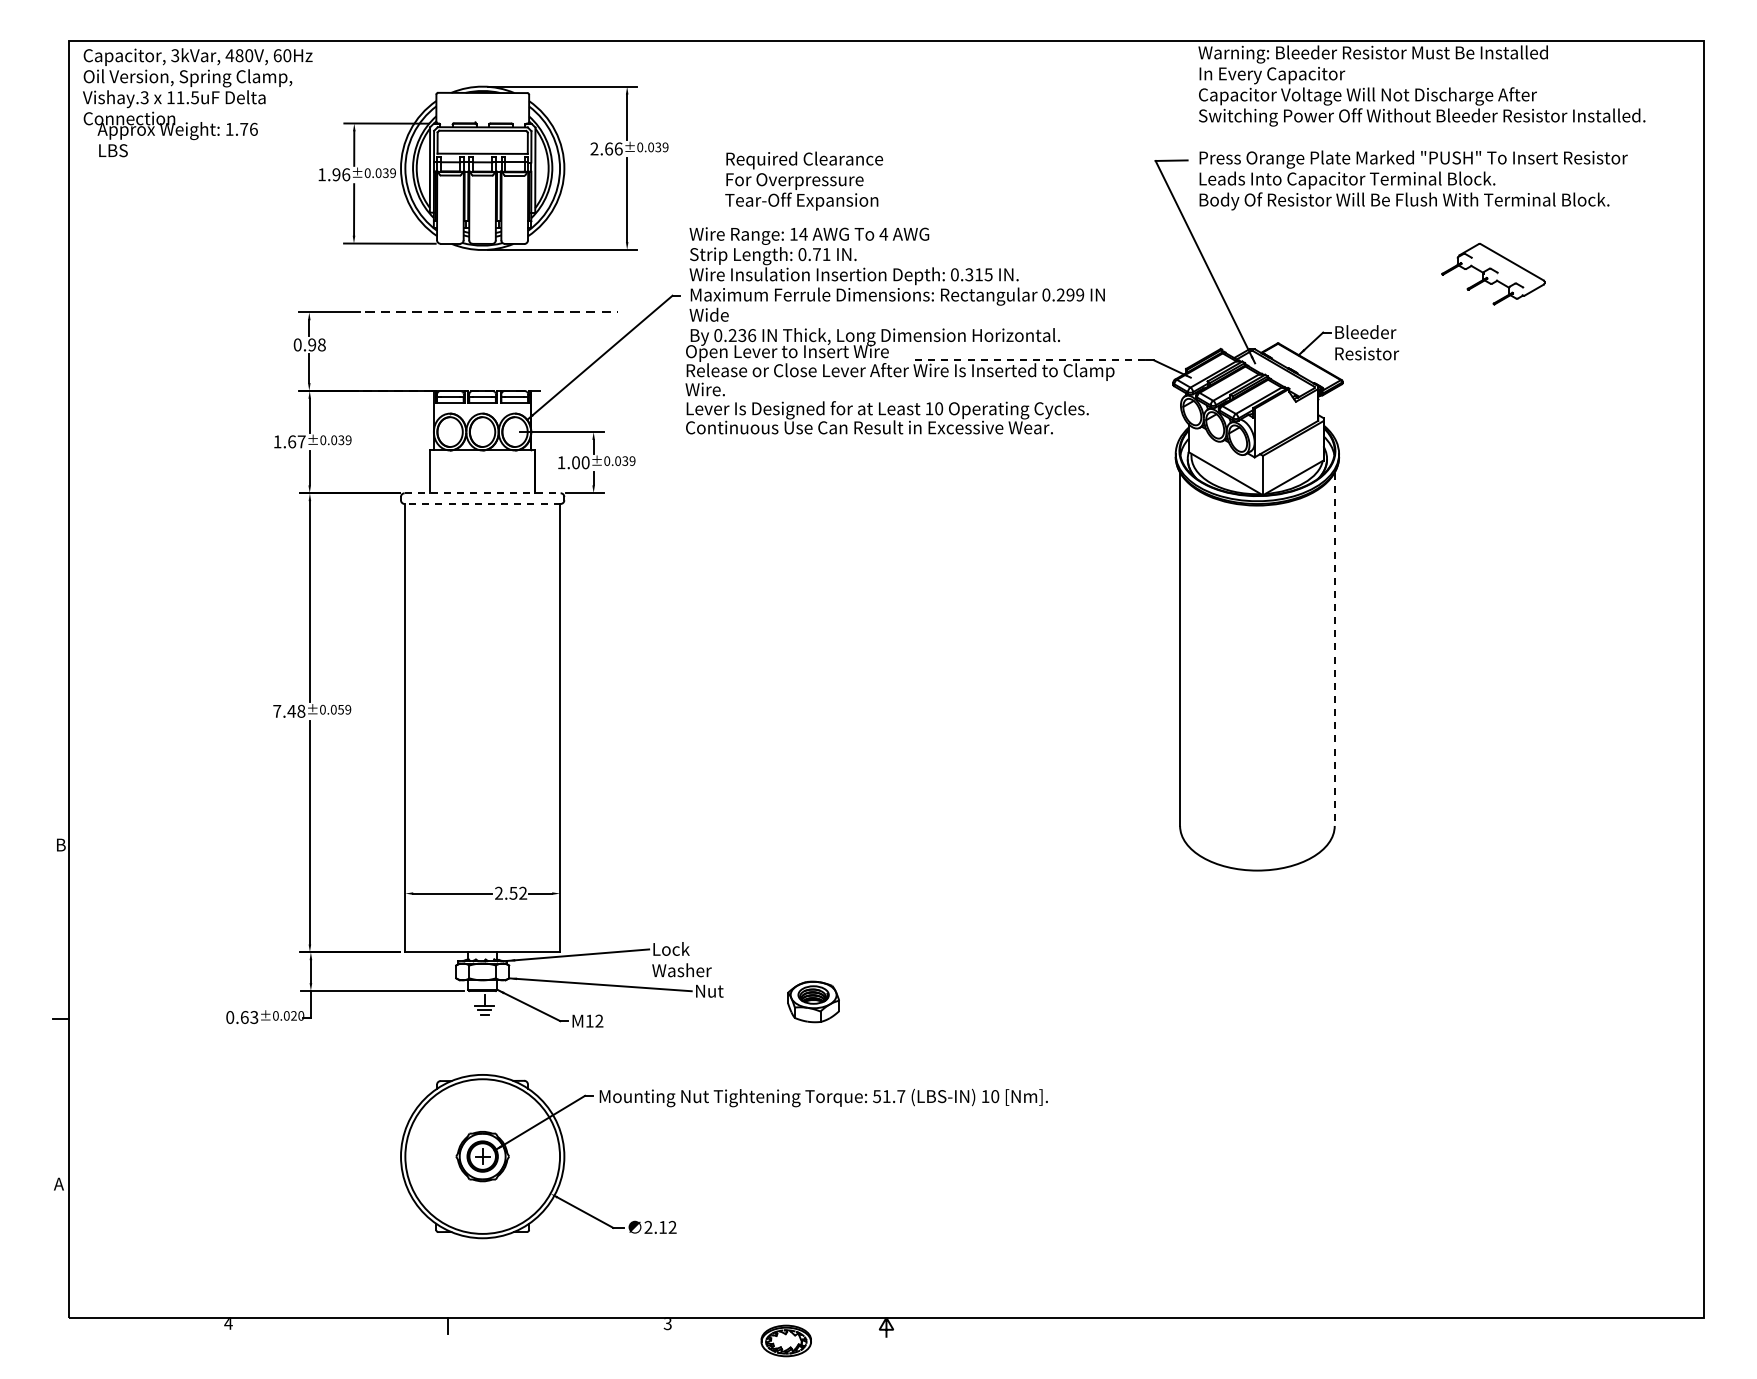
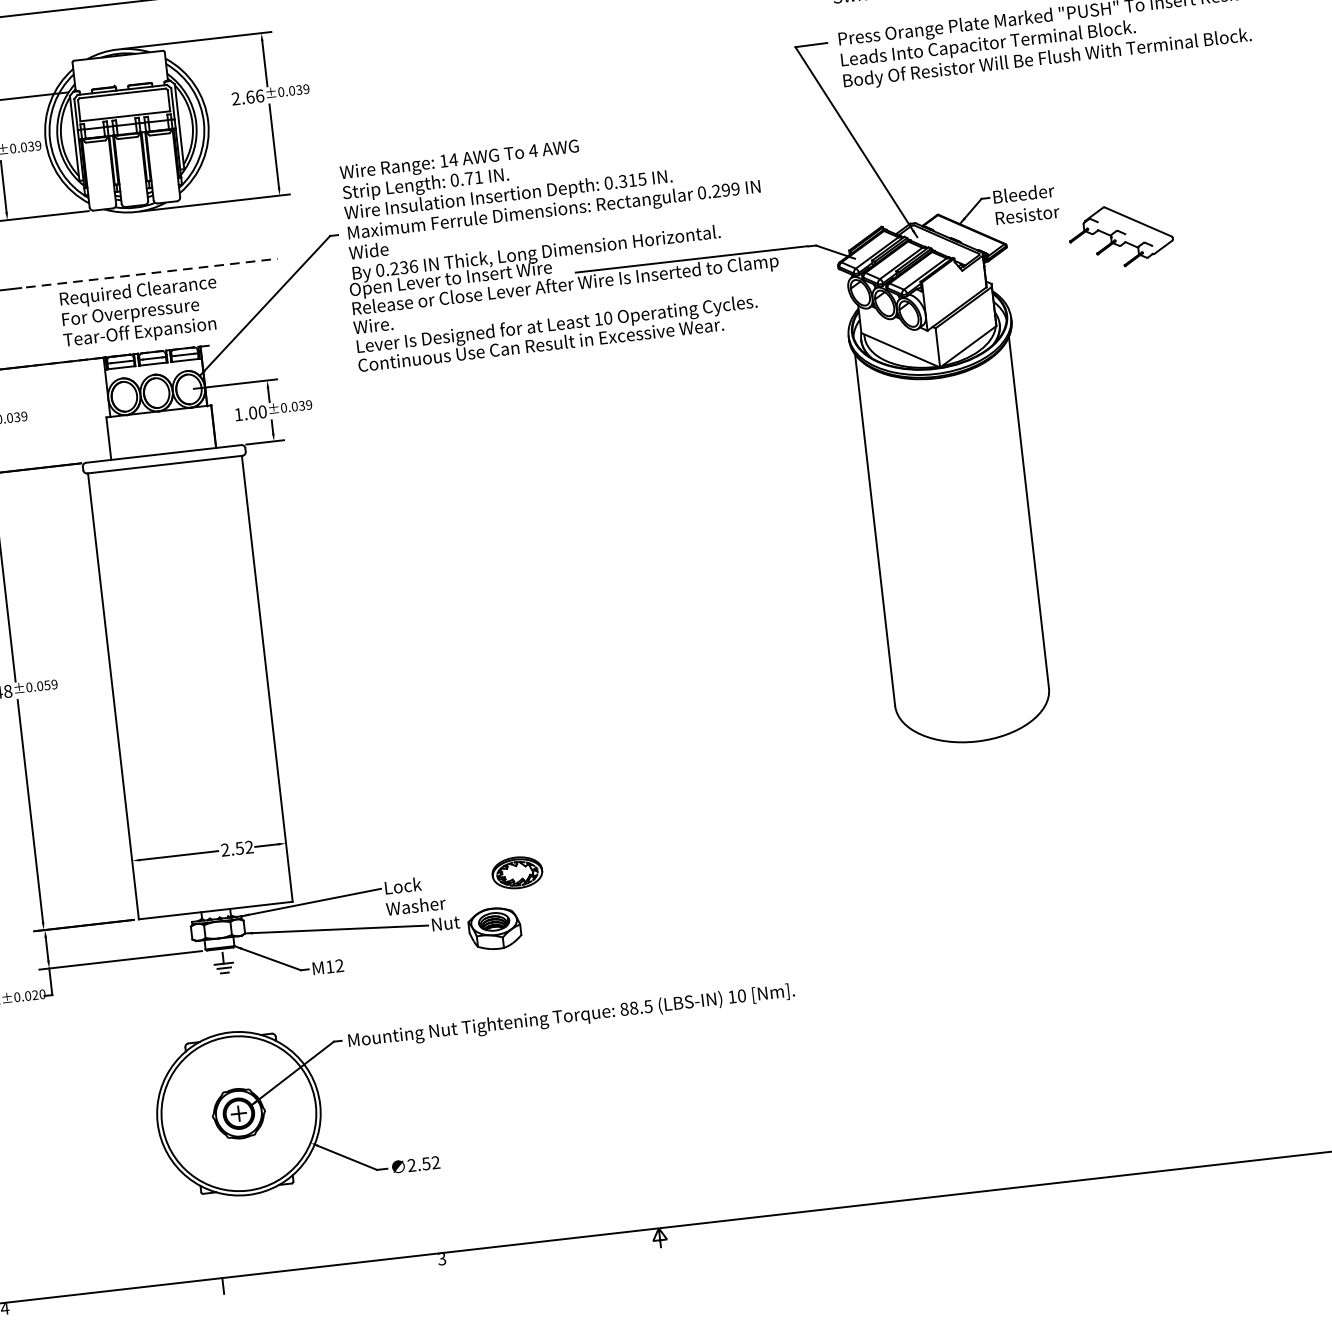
text: (804, 180) -> (140, 311), moved
part: (1493, 274) -> (1121, 236), moved
line: (1028, 359) -> (691, 259), dashed -> solid
line: (482, 493) -> (163, 454), dashed -> solid
line: (482, 503) -> (164, 464), dashed -> solid
line: (1334, 649) -> (1028, 512), dashed -> solid
part: (813, 1001) -> (494, 928), moved
text: (889, 1096) -> (636, 1007), 51.7 -> 88.5
text: (662, 1227) -> (425, 1163), 2.12 -> 2.52
part: (785, 1340) -> (516, 872), moved

